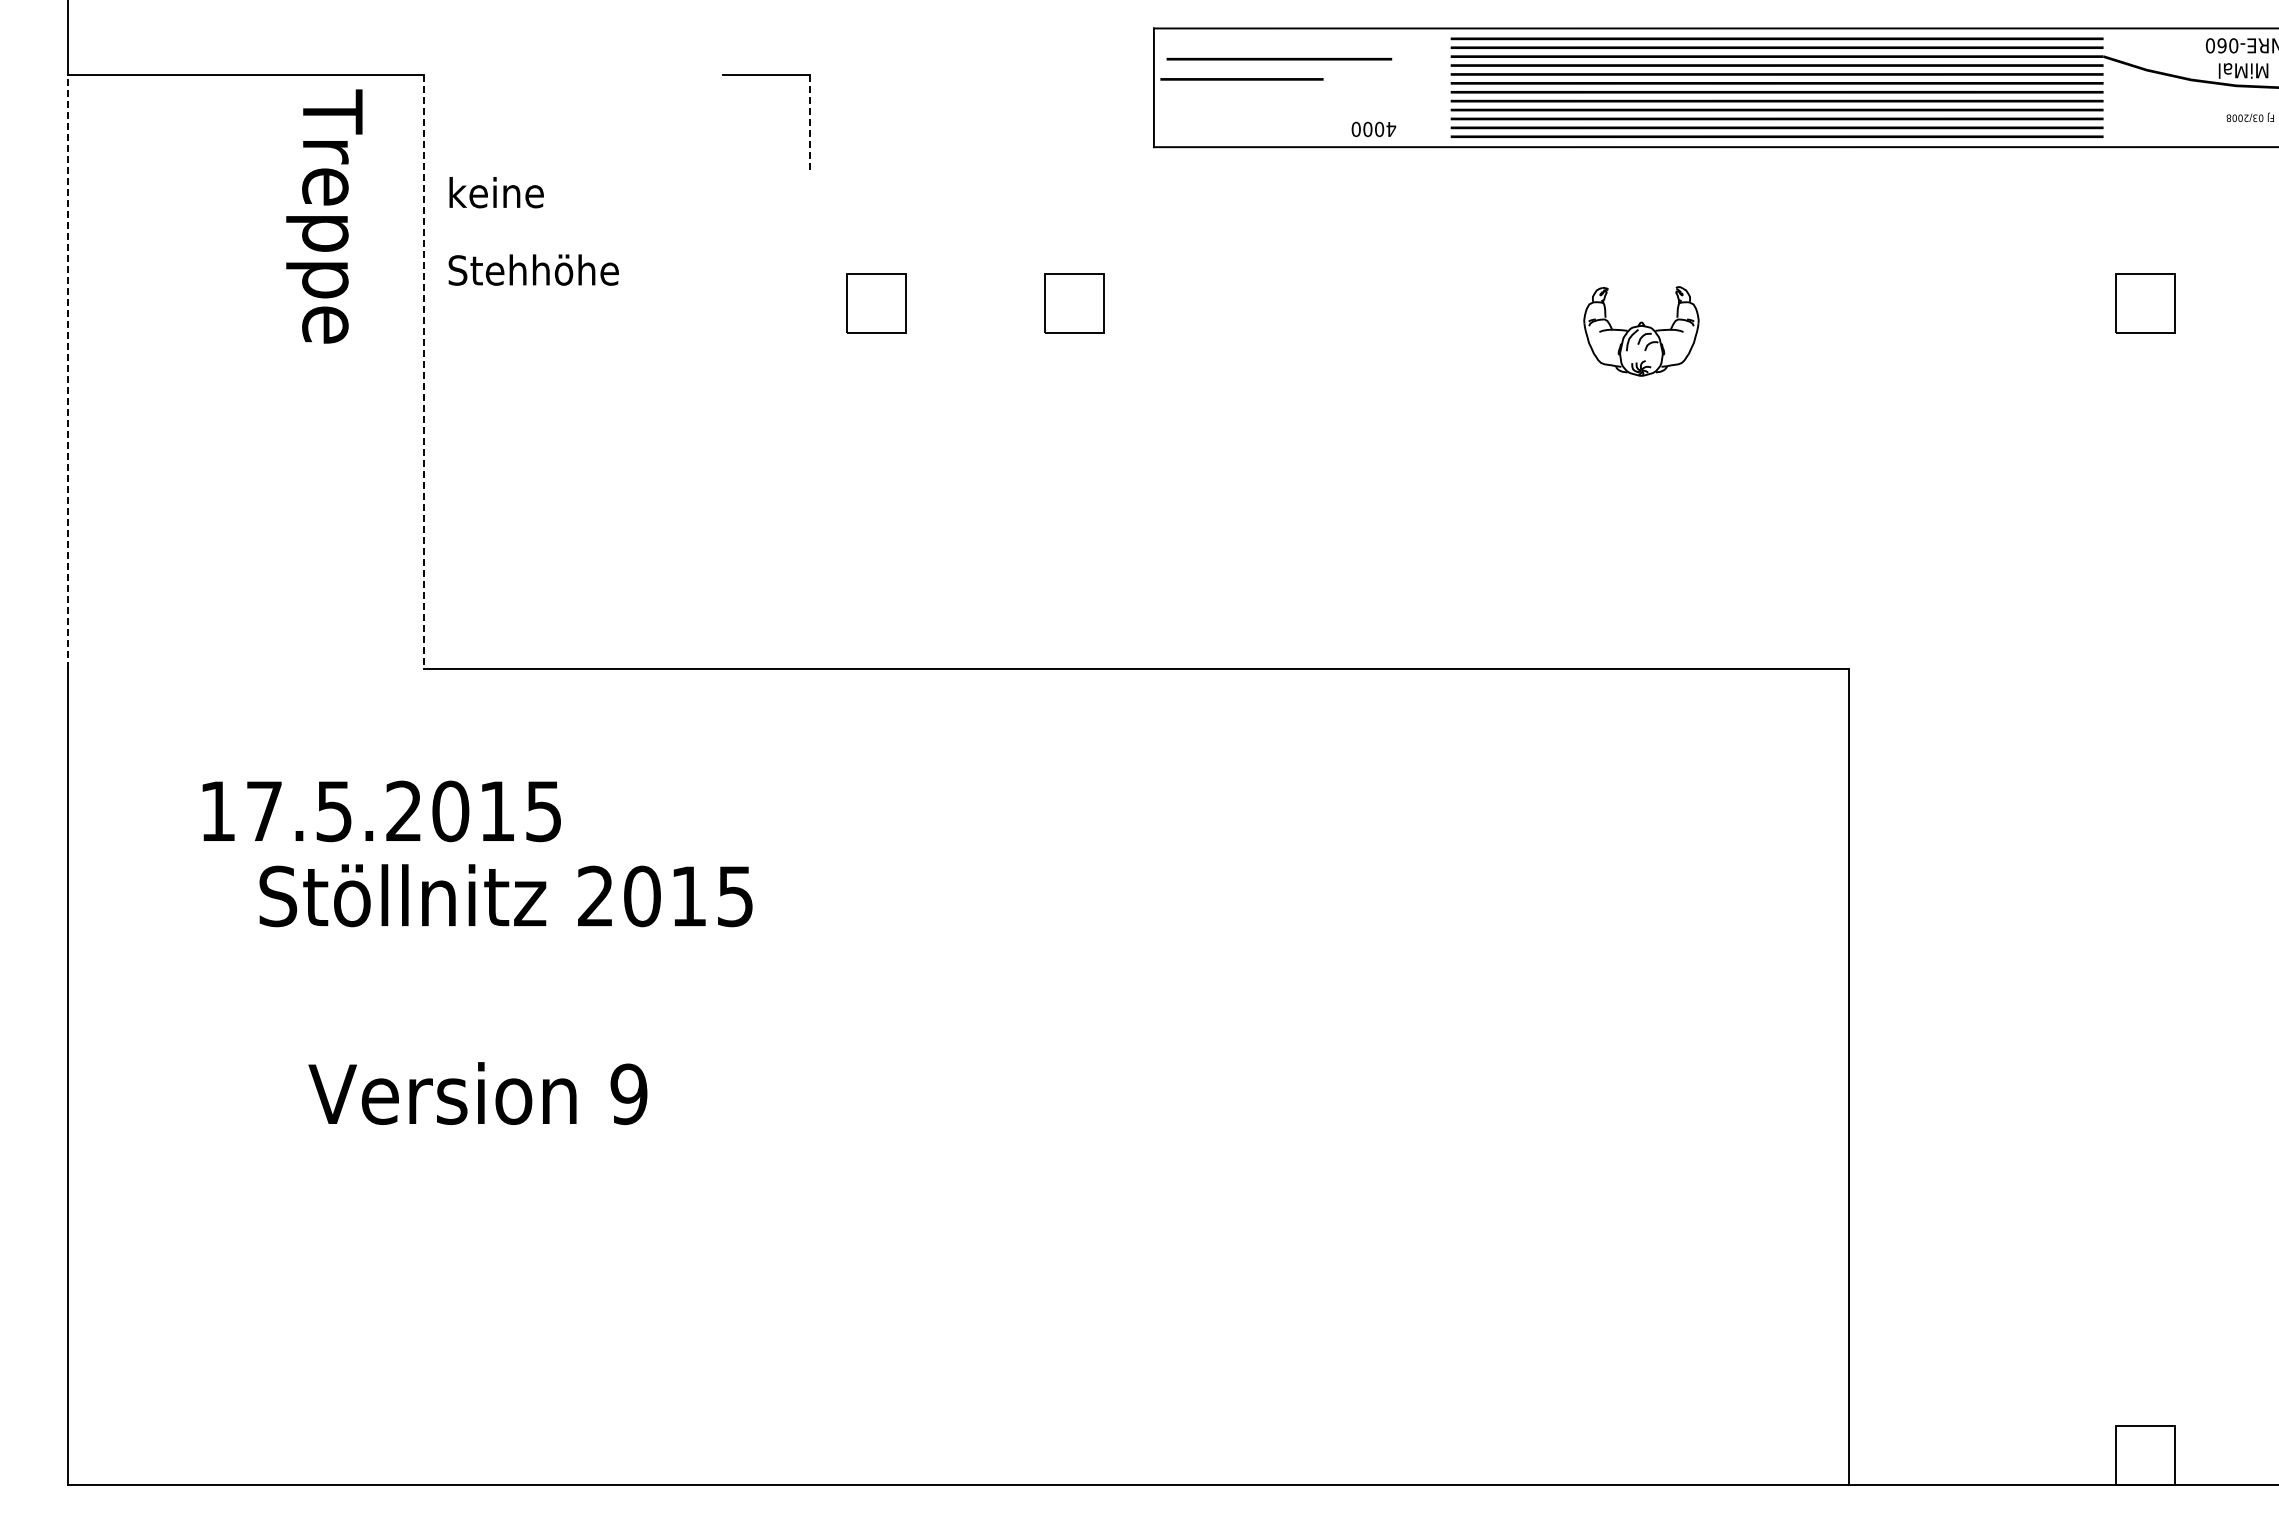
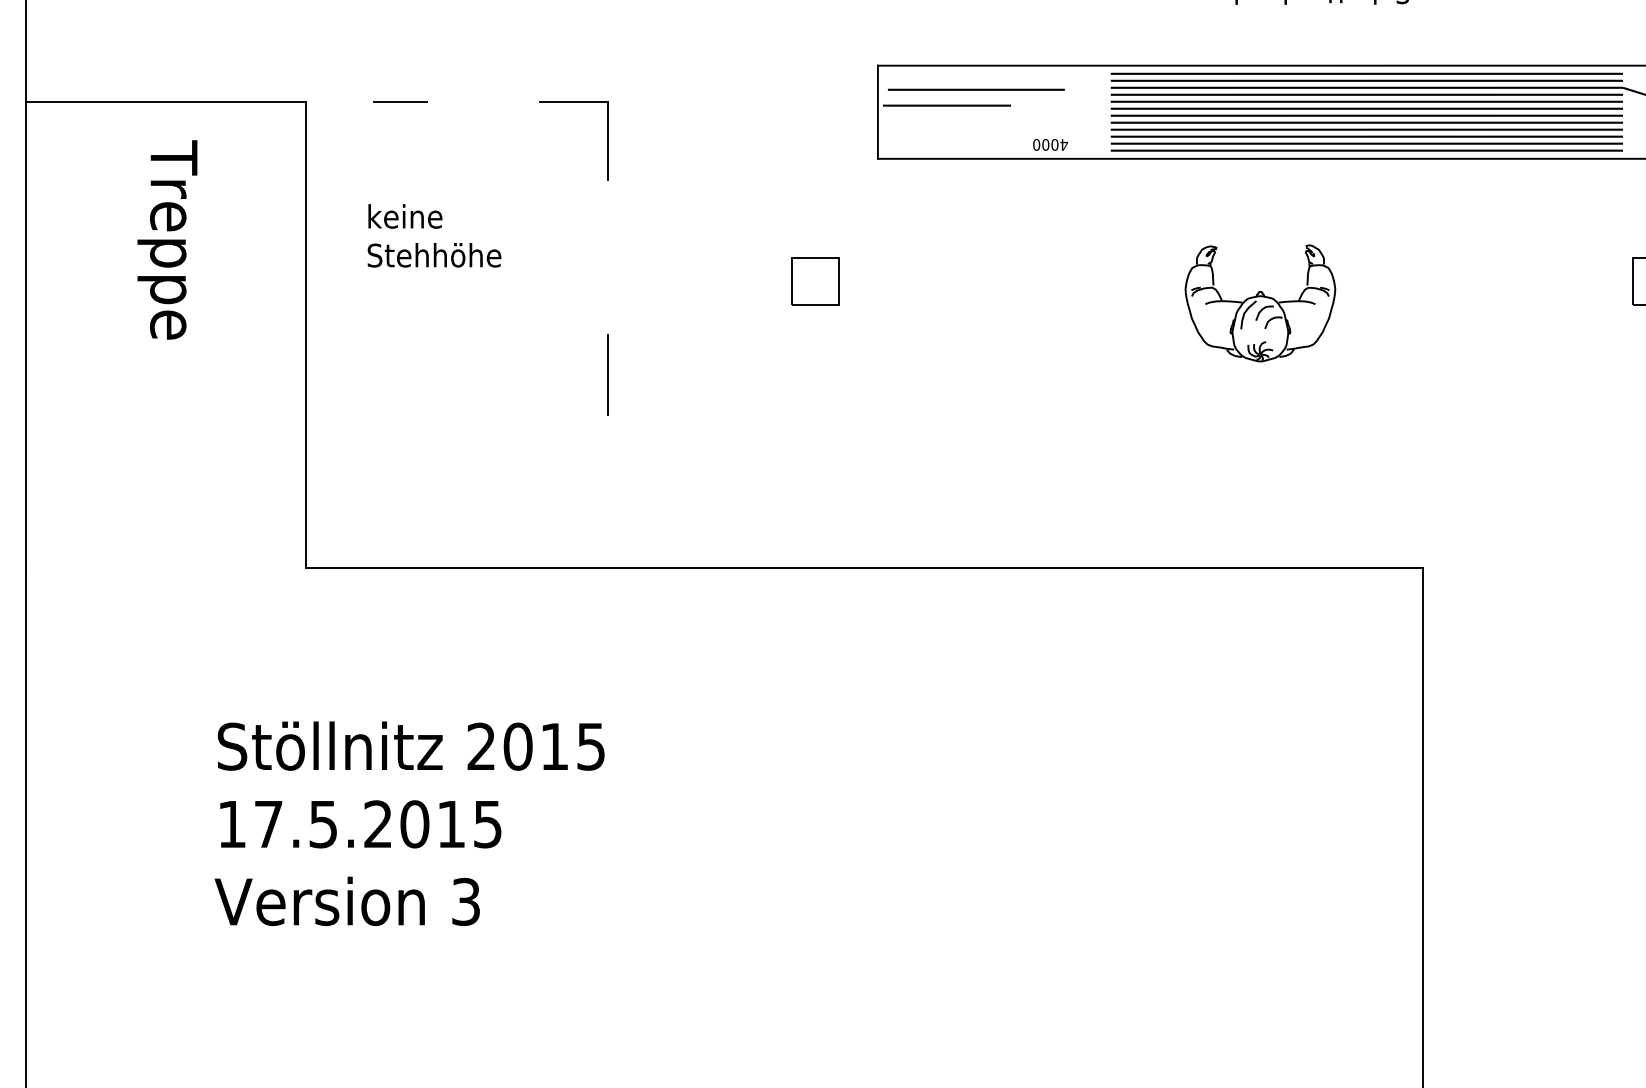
line: (545, 75) -> (400, 102), added
line: (810, 125) -> (608, 141), dashed -> solid
text: (496, 192) -> (405, 216), moved
text: (324, 216) -> (167, 239), moved
text: (533, 269) -> (434, 254), moved
part: (876, 303) -> (660, 281), removed
part: (1641, 331) -> (1260, 303), size x1.67
line: (68, 372) -> (26, 335), dashed -> solid
line: (424, 372) -> (305, 335), dashed -> solid
line: (810, 423) -> (608, 375), added
text: (381, 811) -> (360, 824), moved
text: (505, 895) -> (410, 745), moved
text: (628, 1093) -> (465, 901), 9 -> 3

